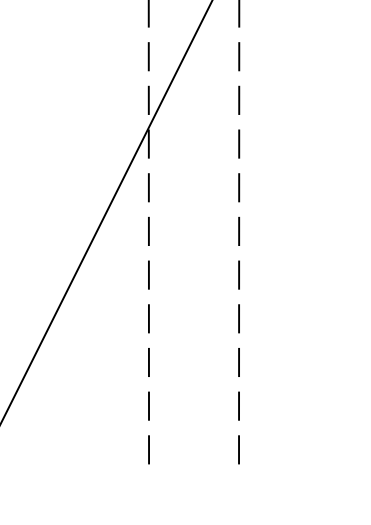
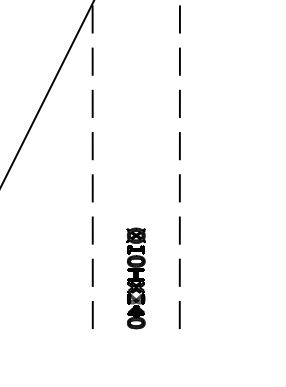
part: (193, 411) -> (135, 277), added

